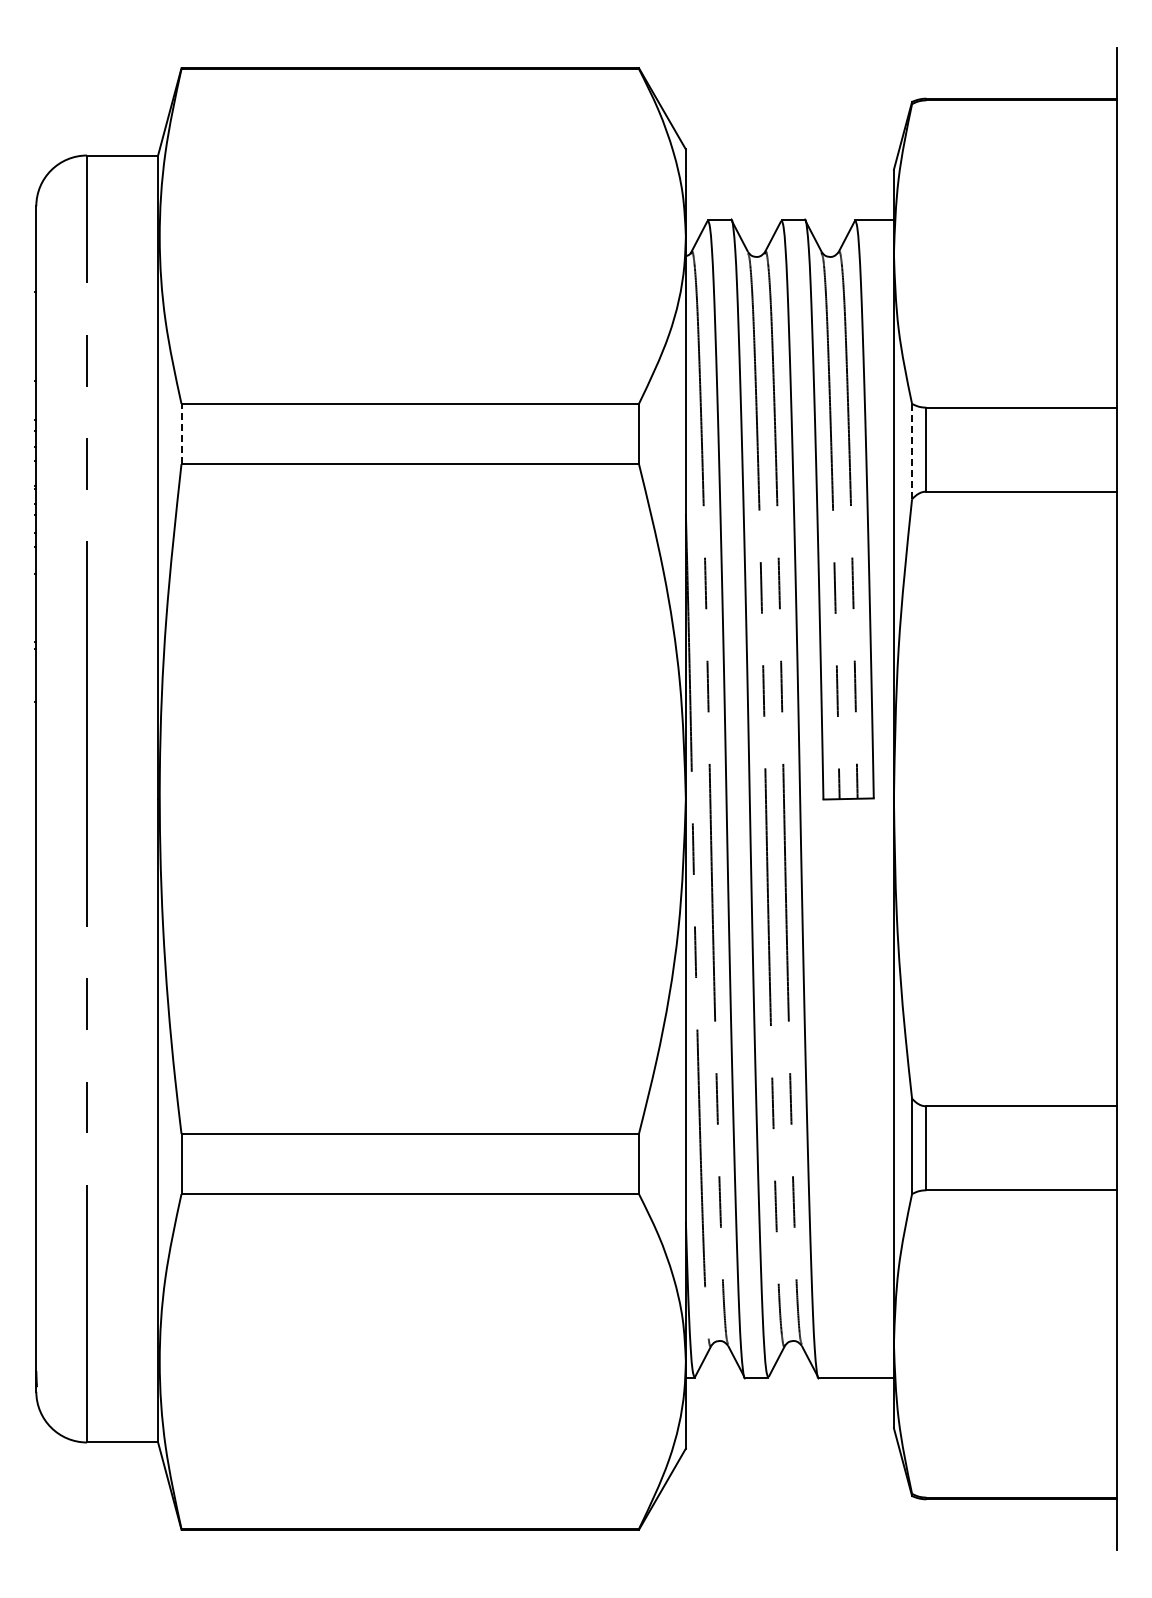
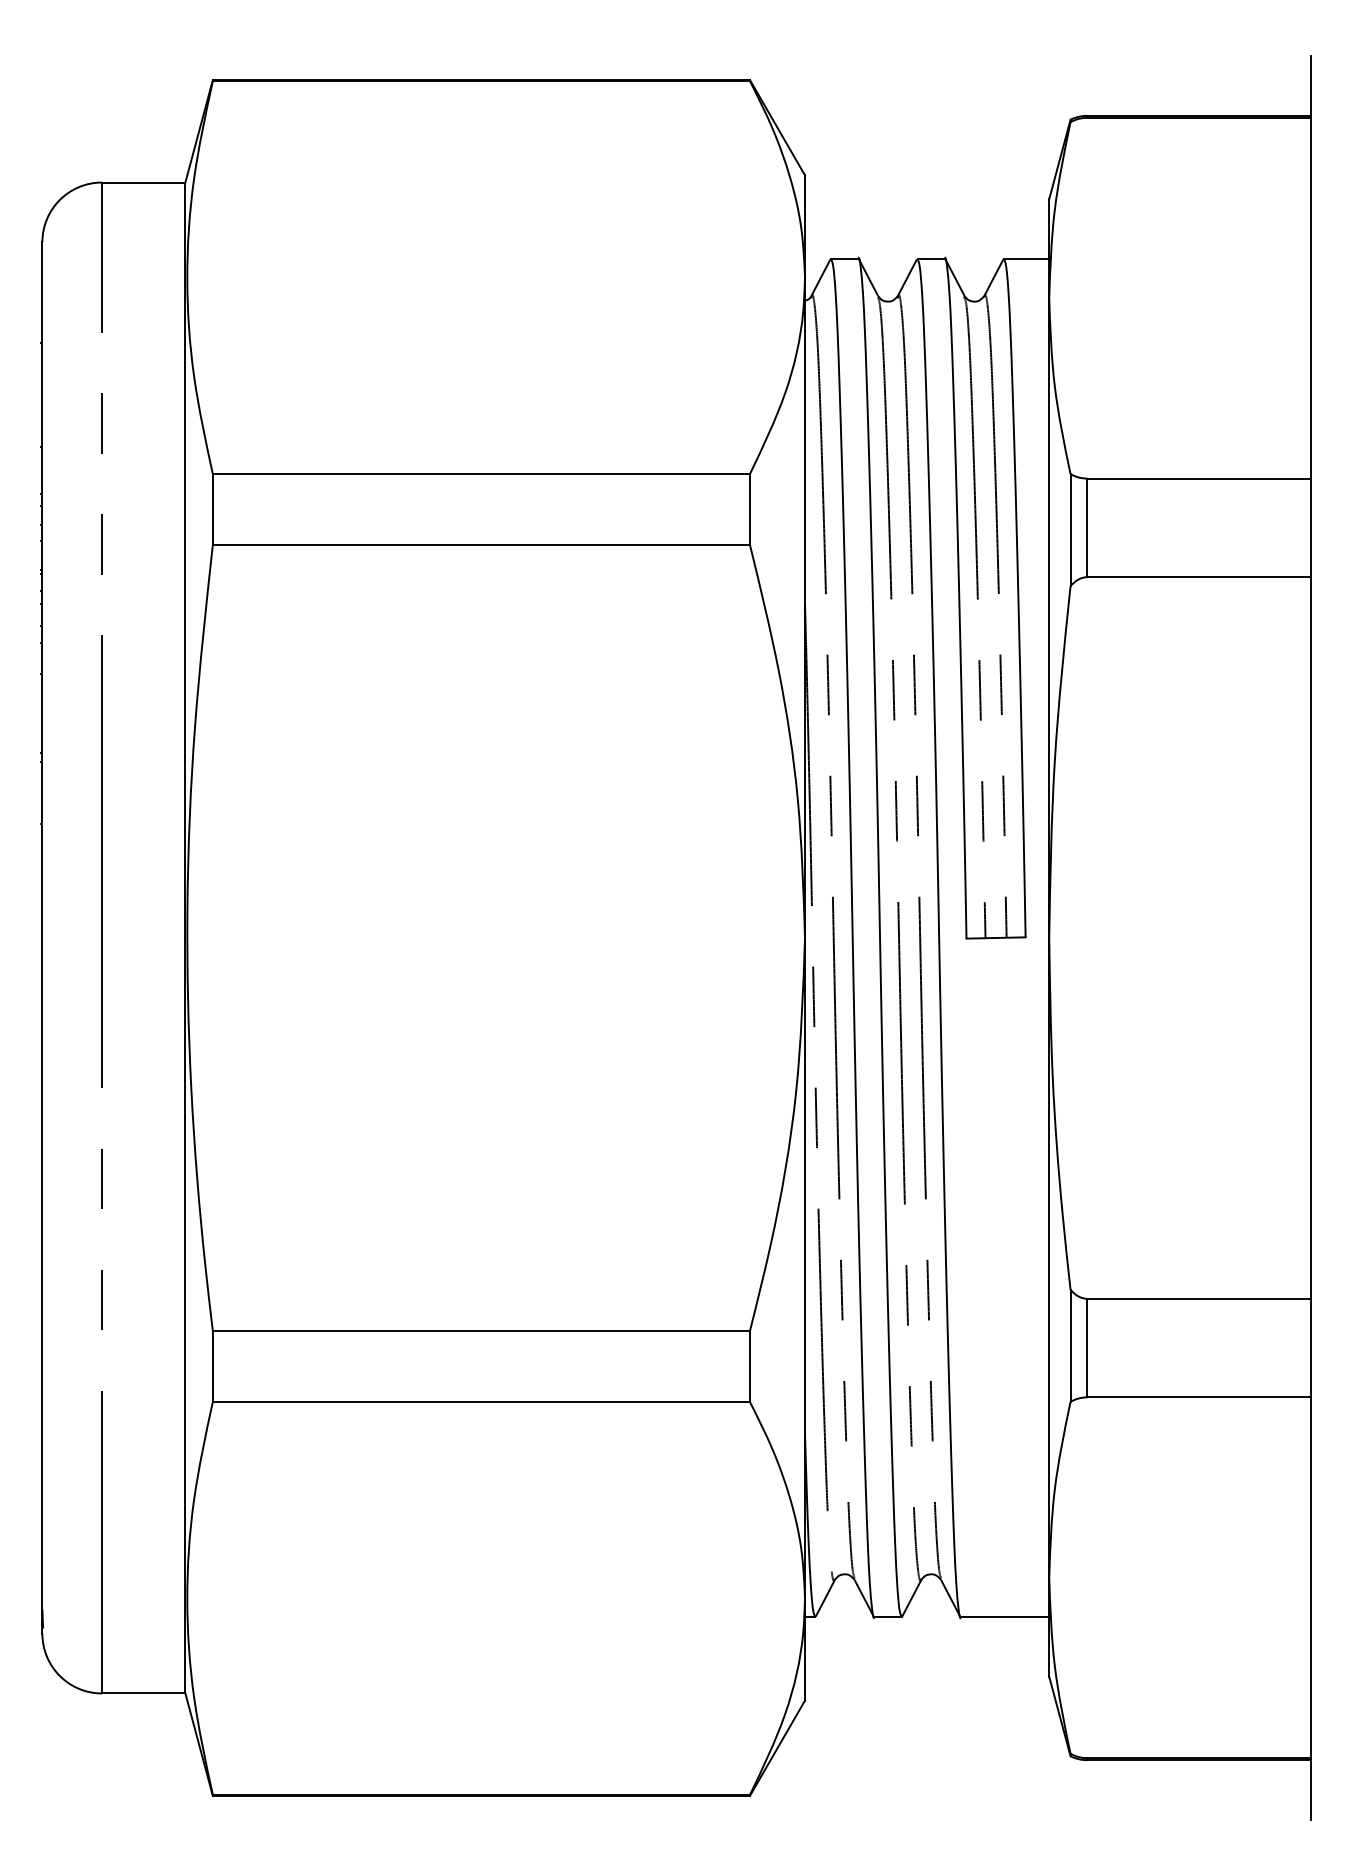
line: (181, 433) -> (212, 508), dashed -> solid
line: (912, 451) -> (1071, 530), dashed -> solid

